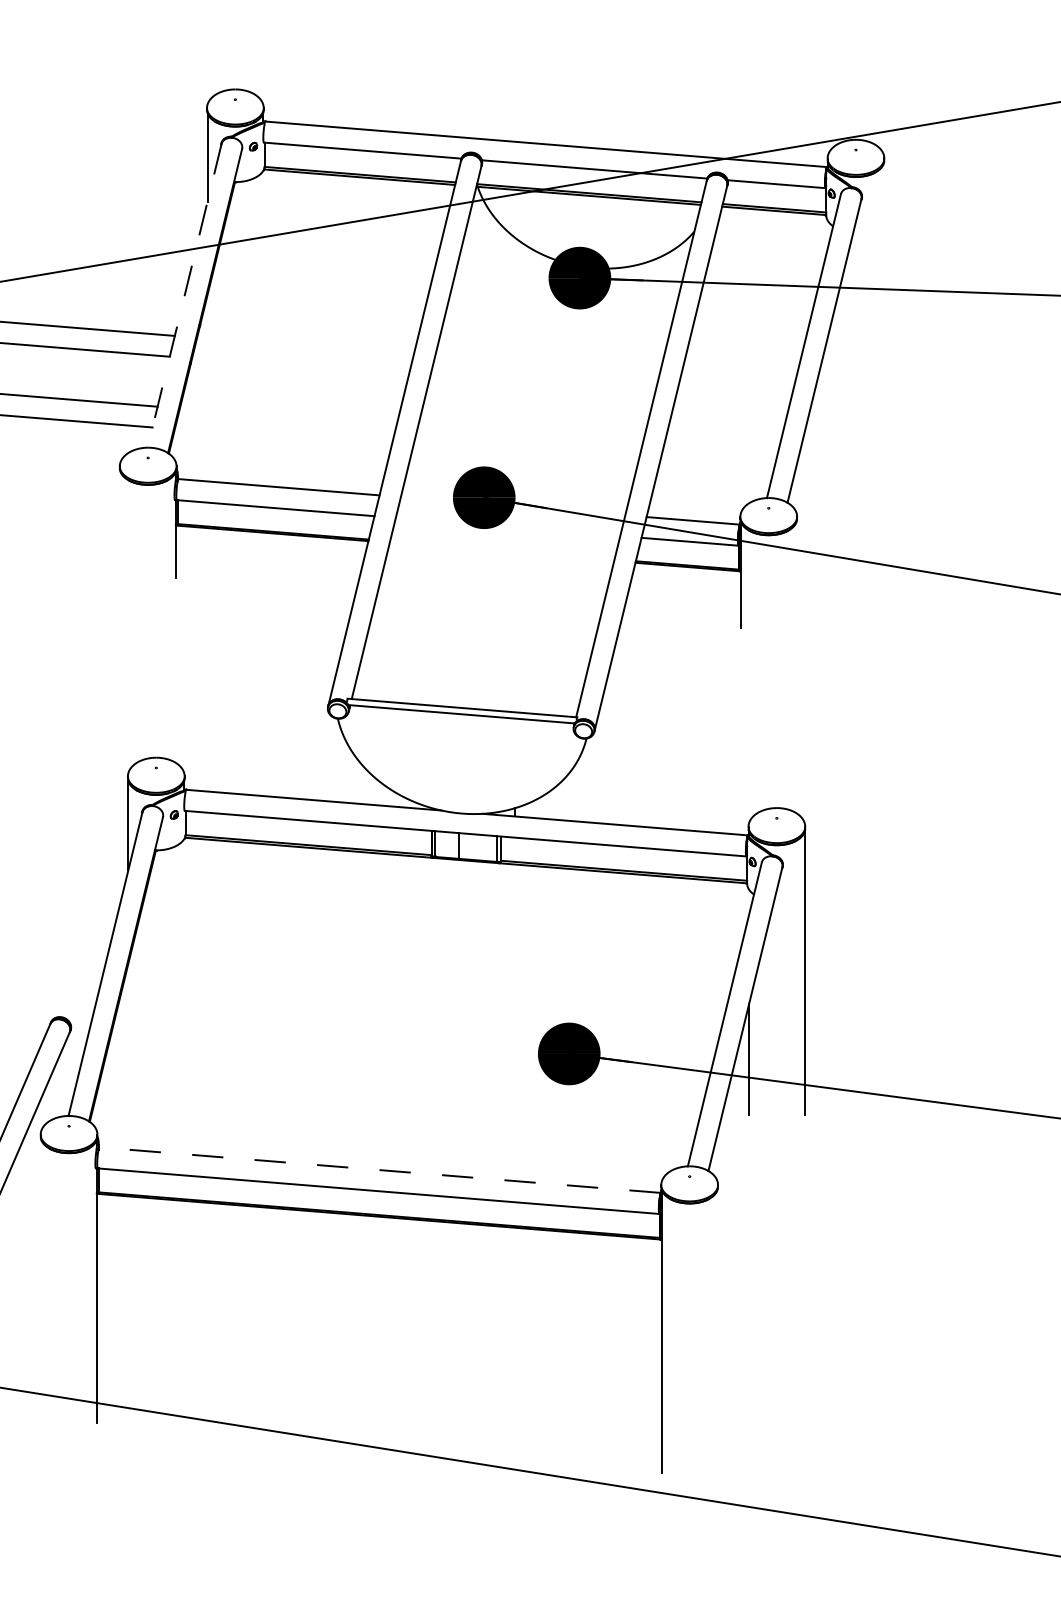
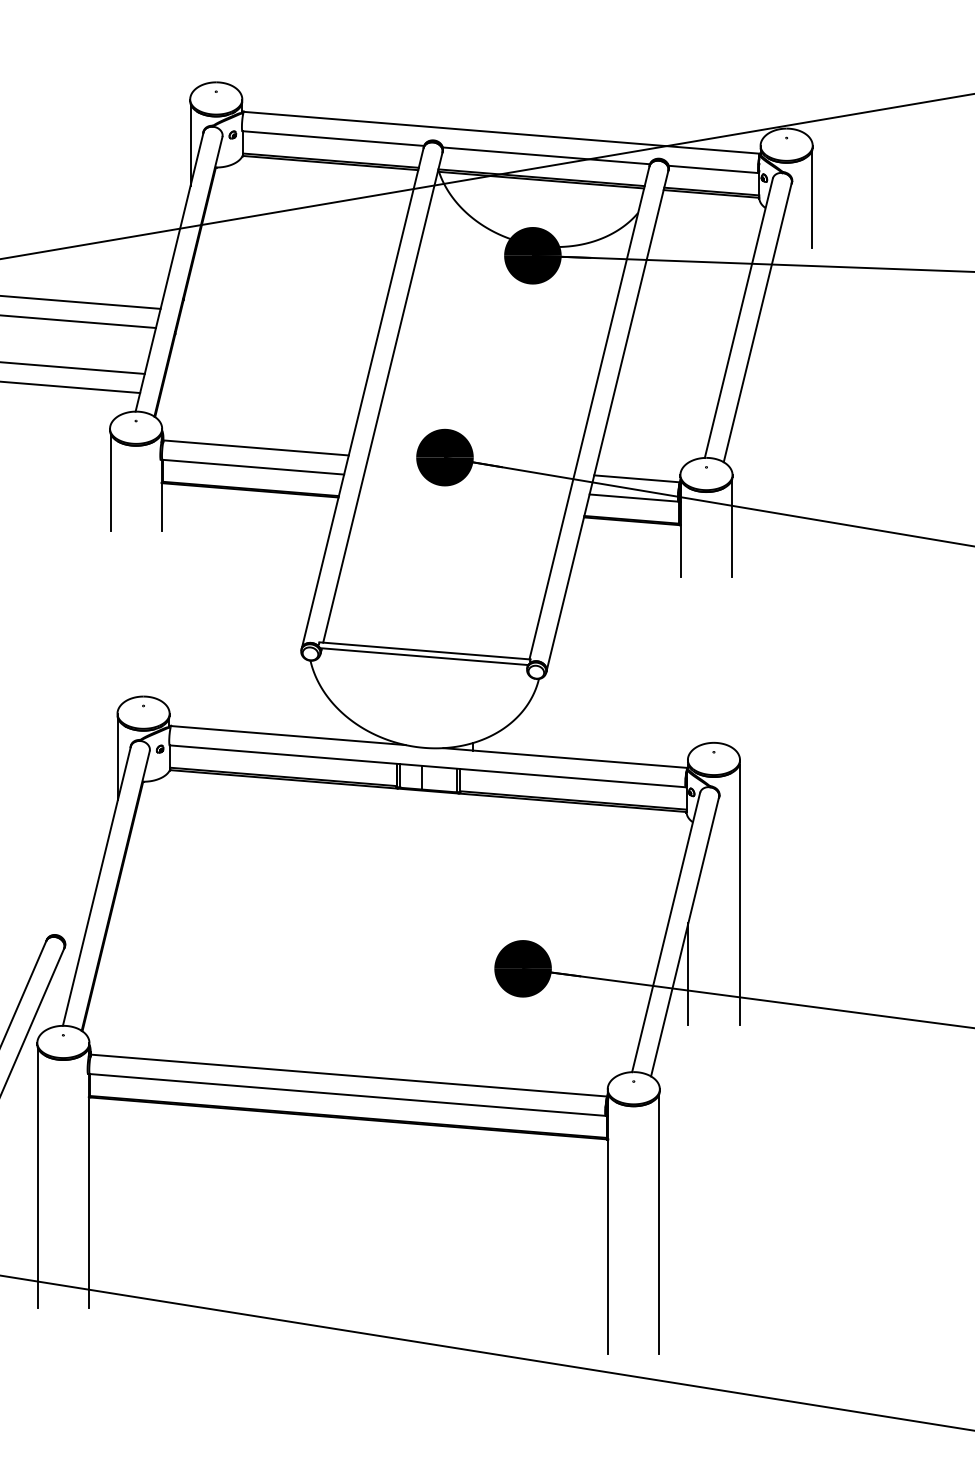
line: (883, 216) -> (811, 199), added
line: (184, 296) -> (169, 272), dashed -> solid
line: (120, 524) -> (110, 482), added
line: (796, 574) -> (731, 528), added
line: (379, 1170) -> (348, 1075), dashed -> solid
line: (41, 1280) -> (38, 1177), added
line: (717, 1331) -> (659, 1223), added

